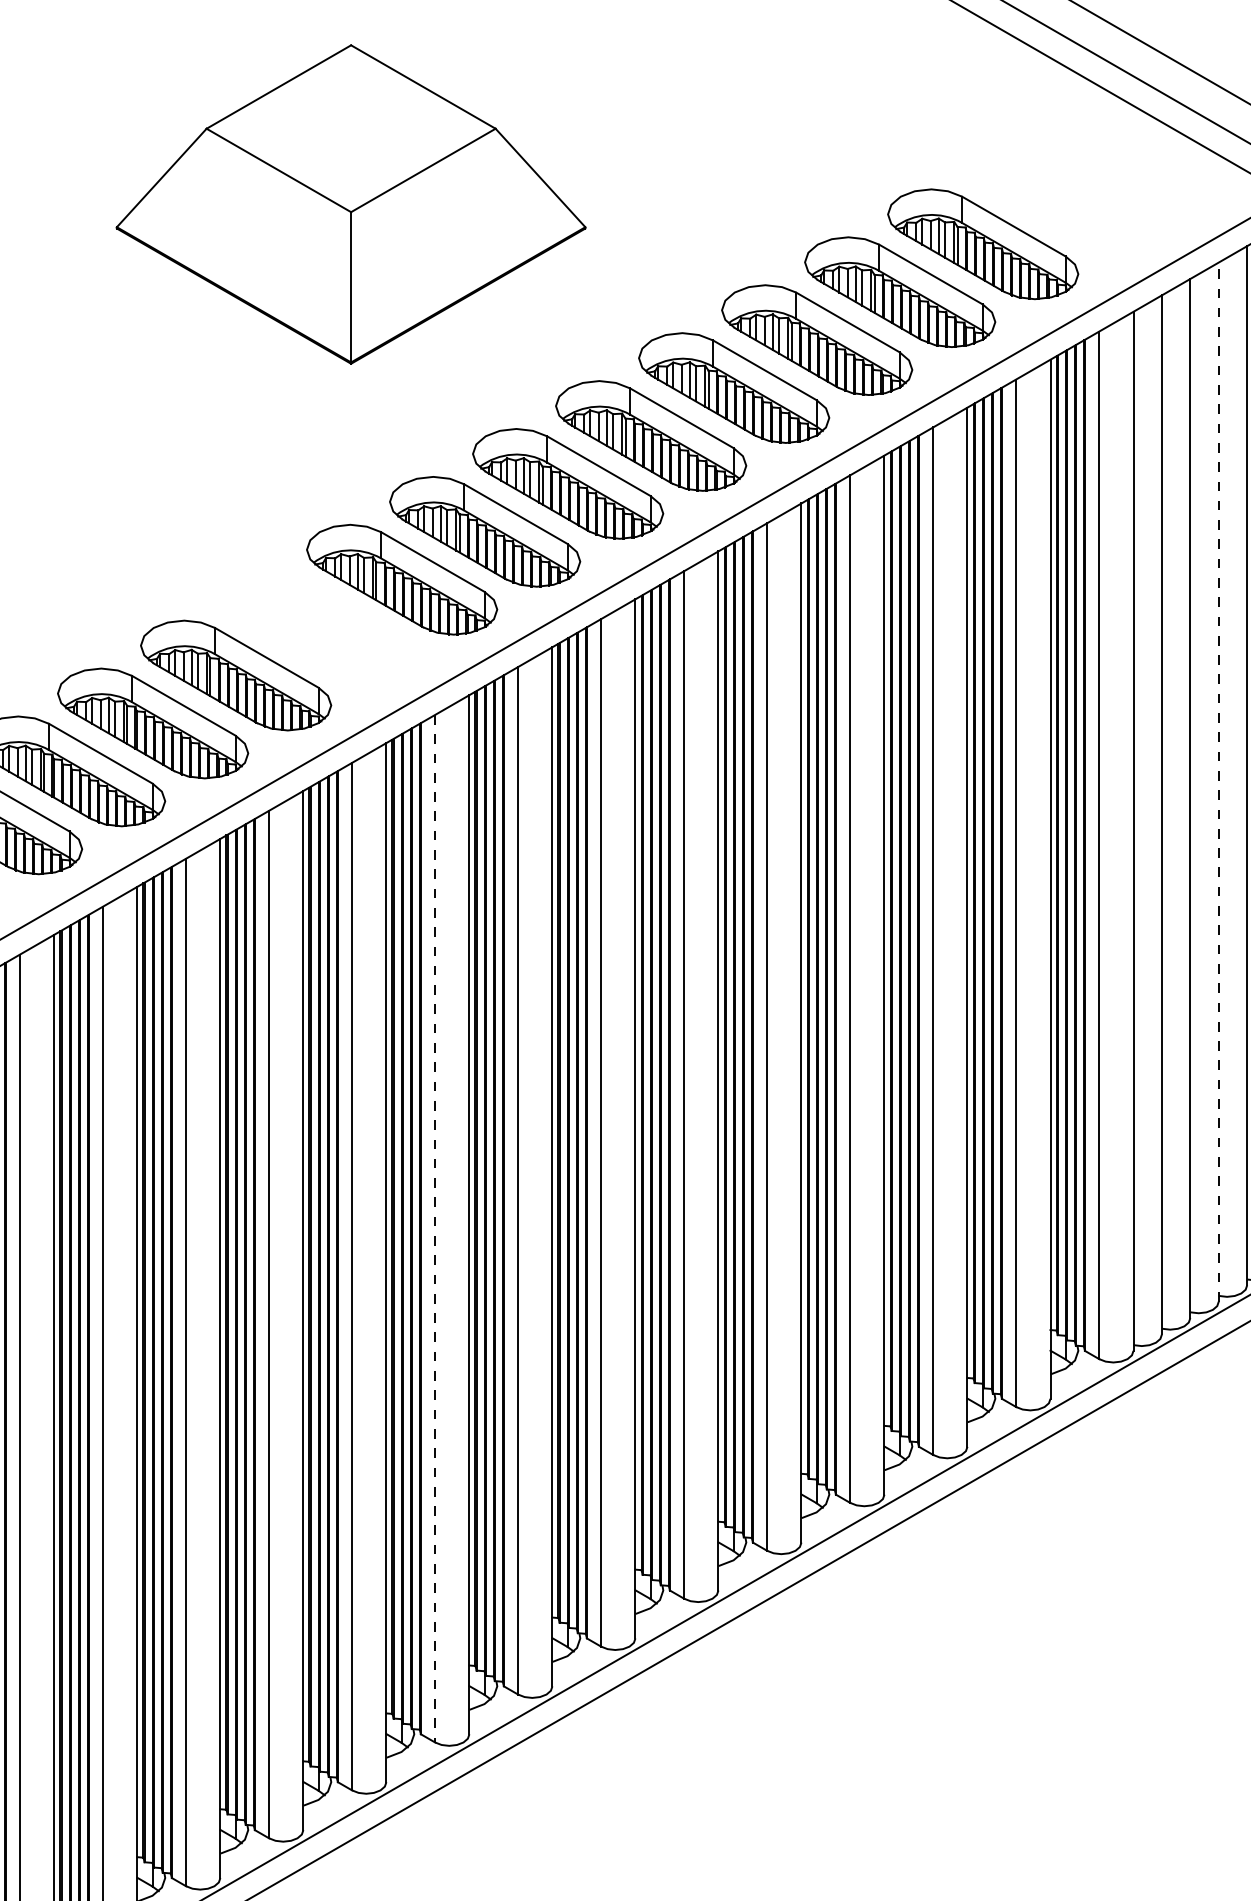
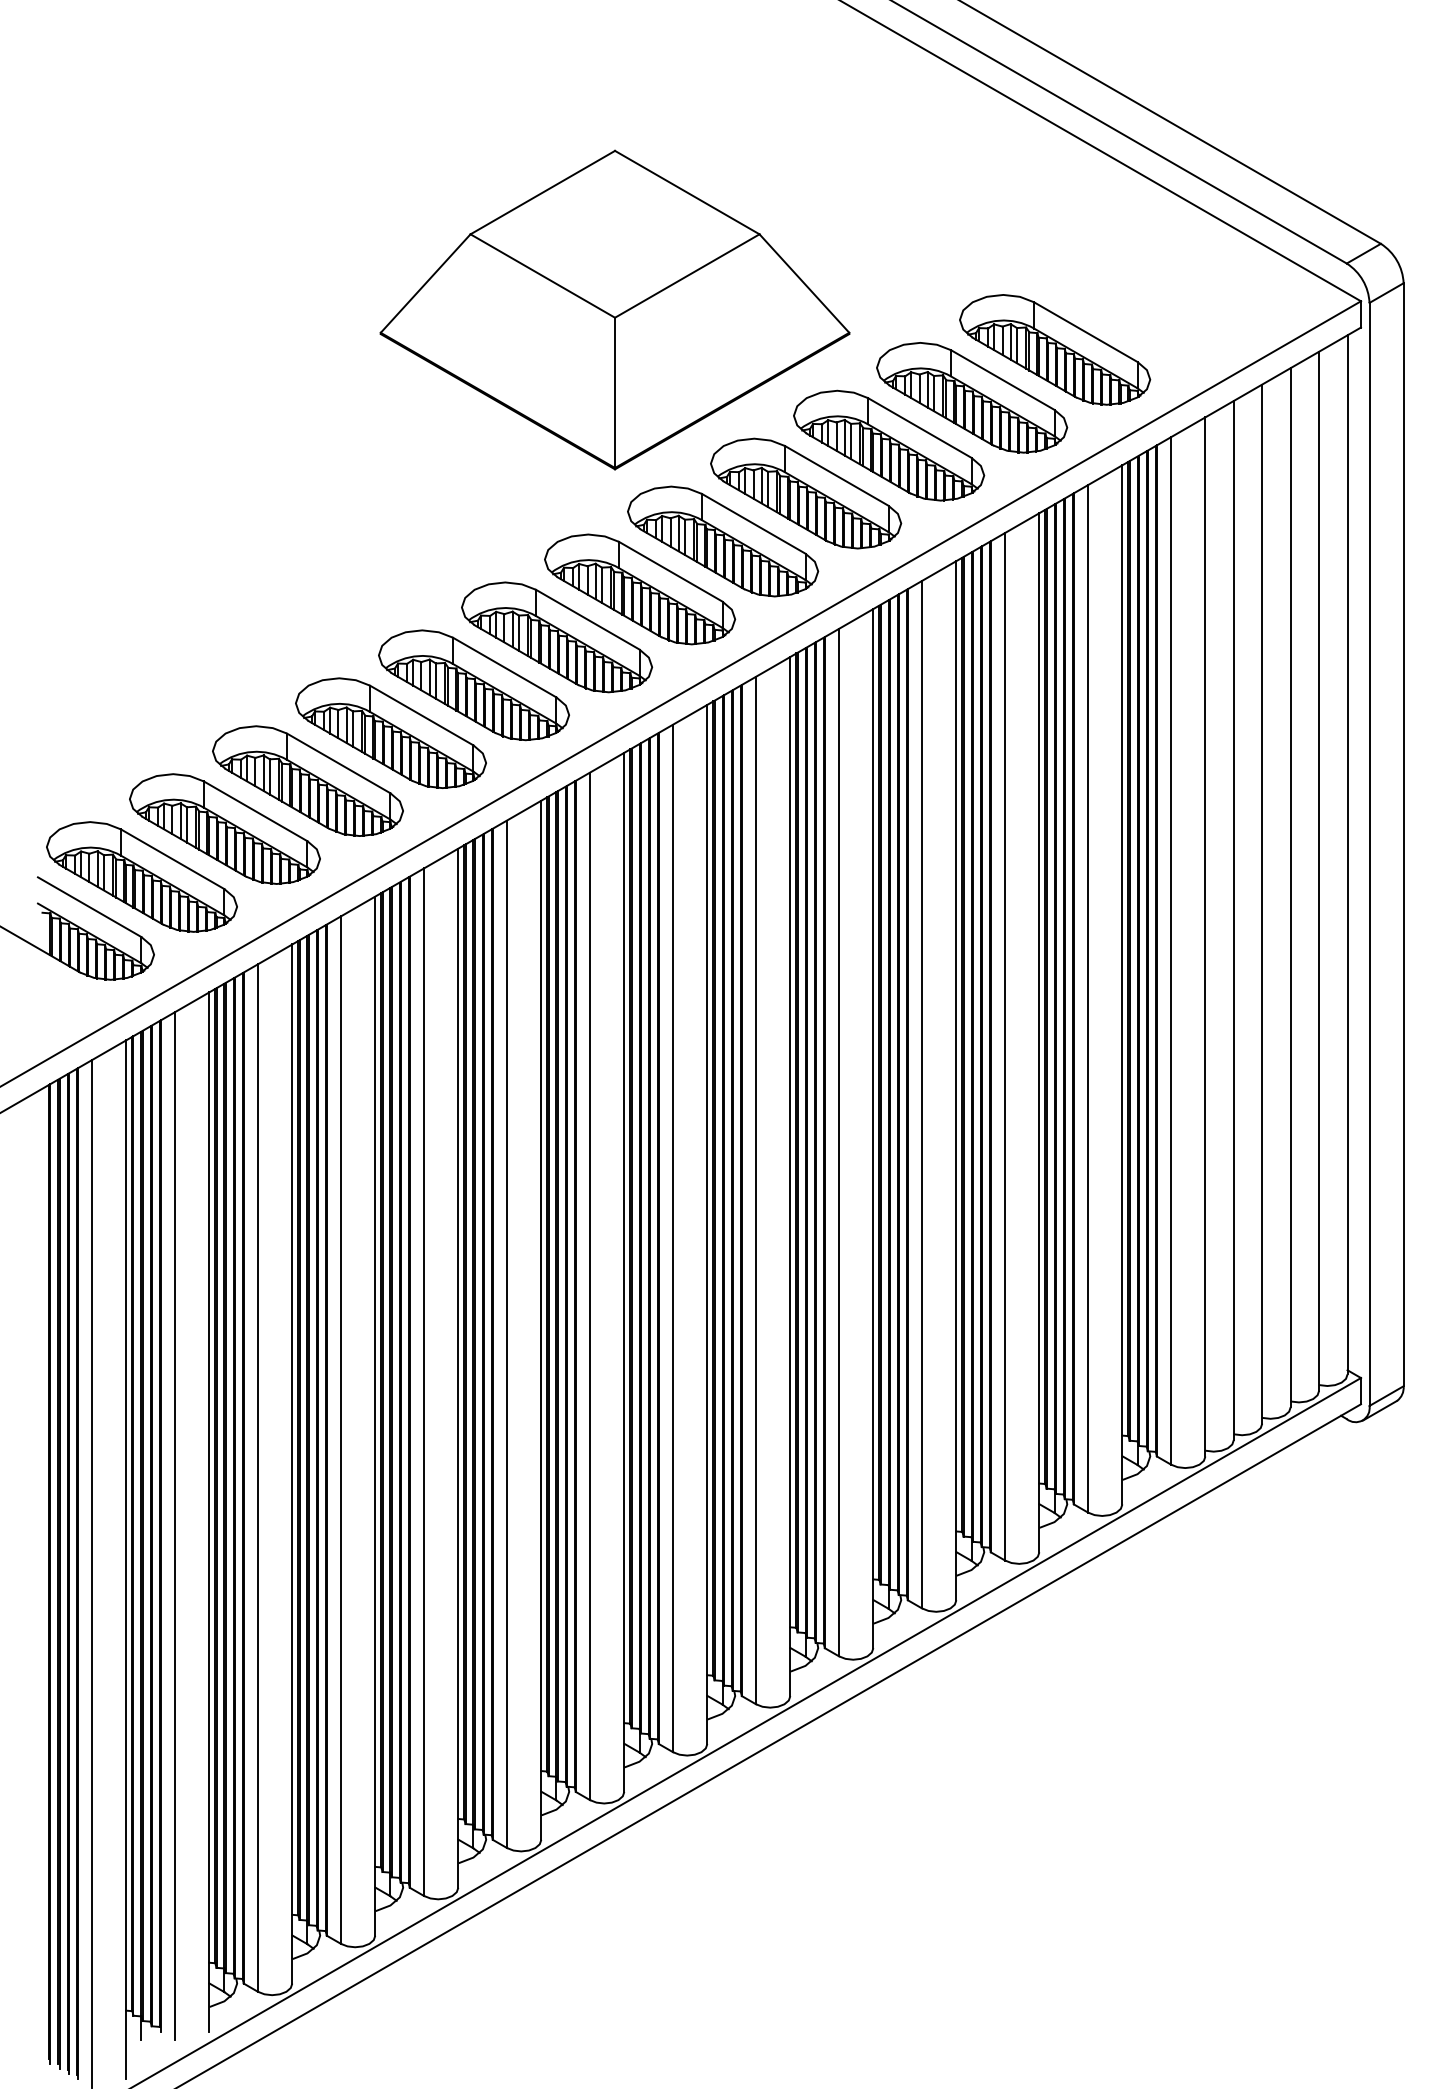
part: (350, 203) -> (614, 309), moved
part: (318, 626) -> (390, 732), added
line: (1218, 781) -> (1290, 887), dashed -> solid
line: (435, 1228) -> (507, 1334), dashed -> solid

